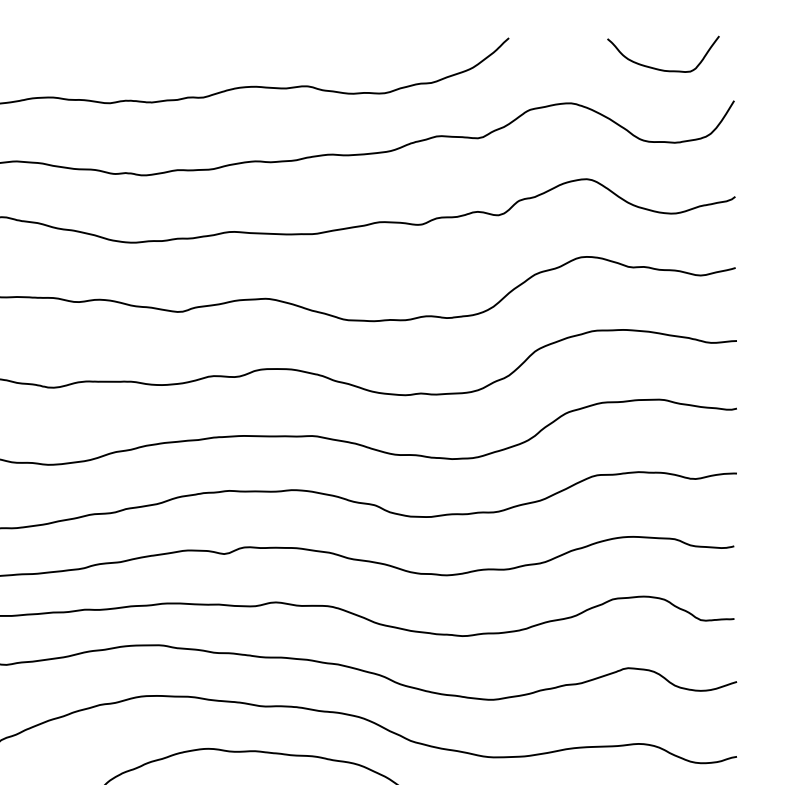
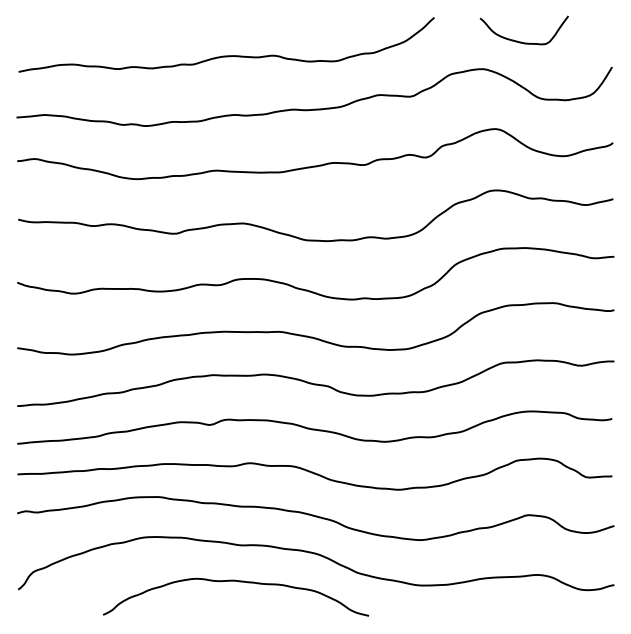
curve: (659, 68) -> (521, 41), moved

